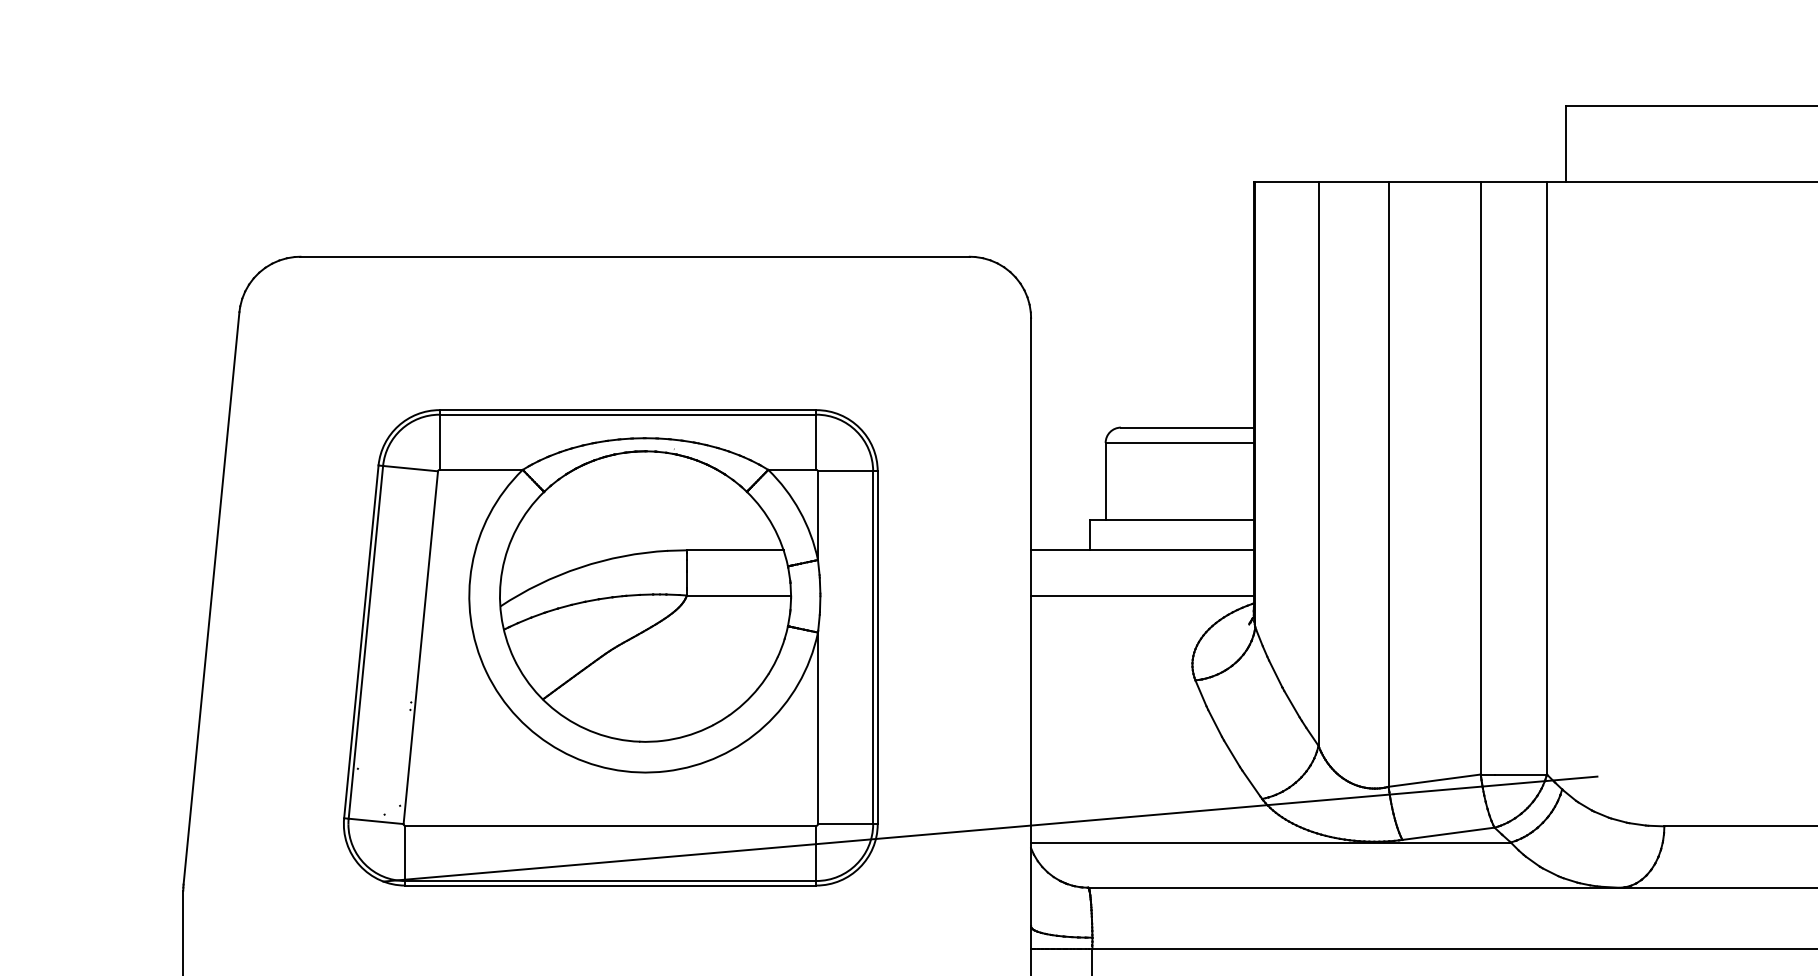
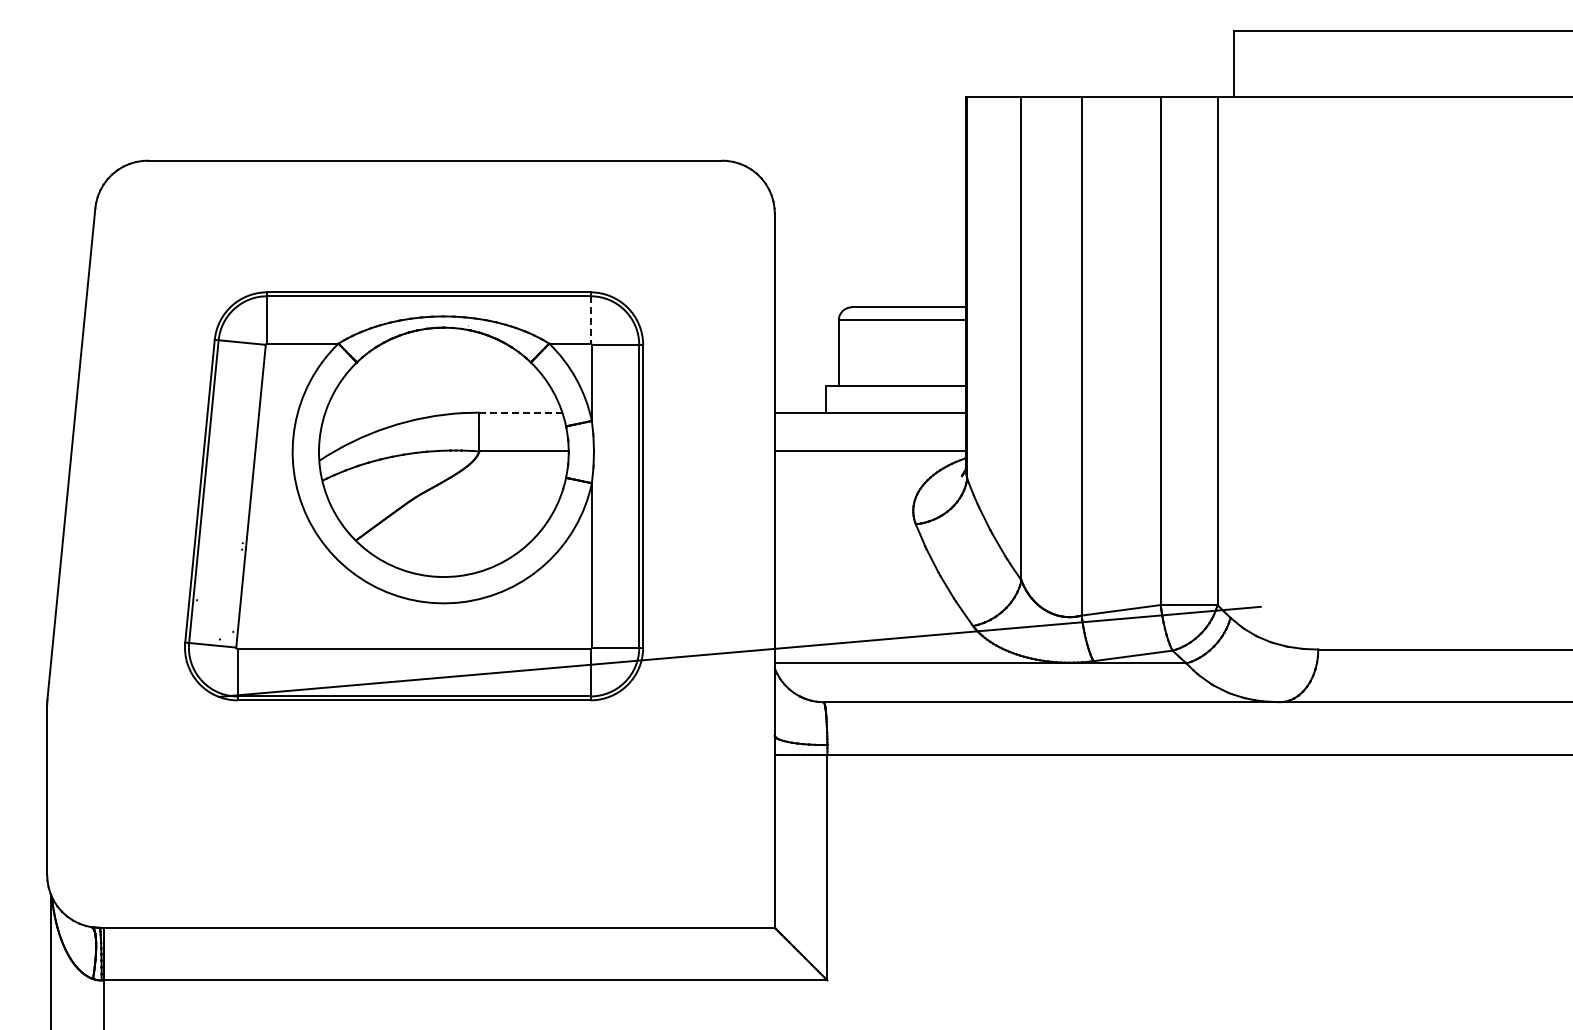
line: (816, 441) -> (590, 319), solid -> dashed
line: (735, 550) -> (521, 412), solid -> dashed

